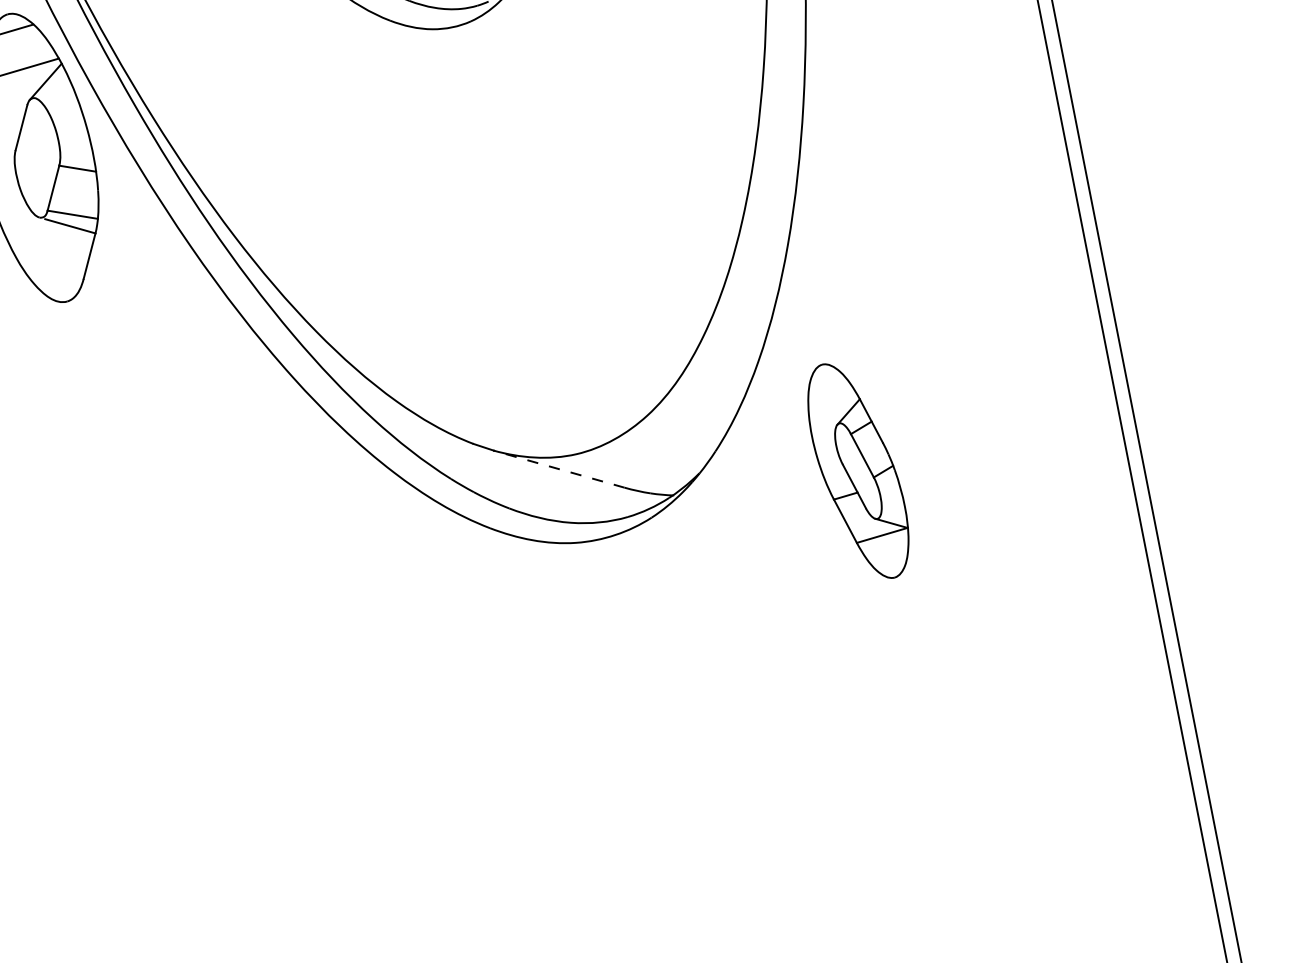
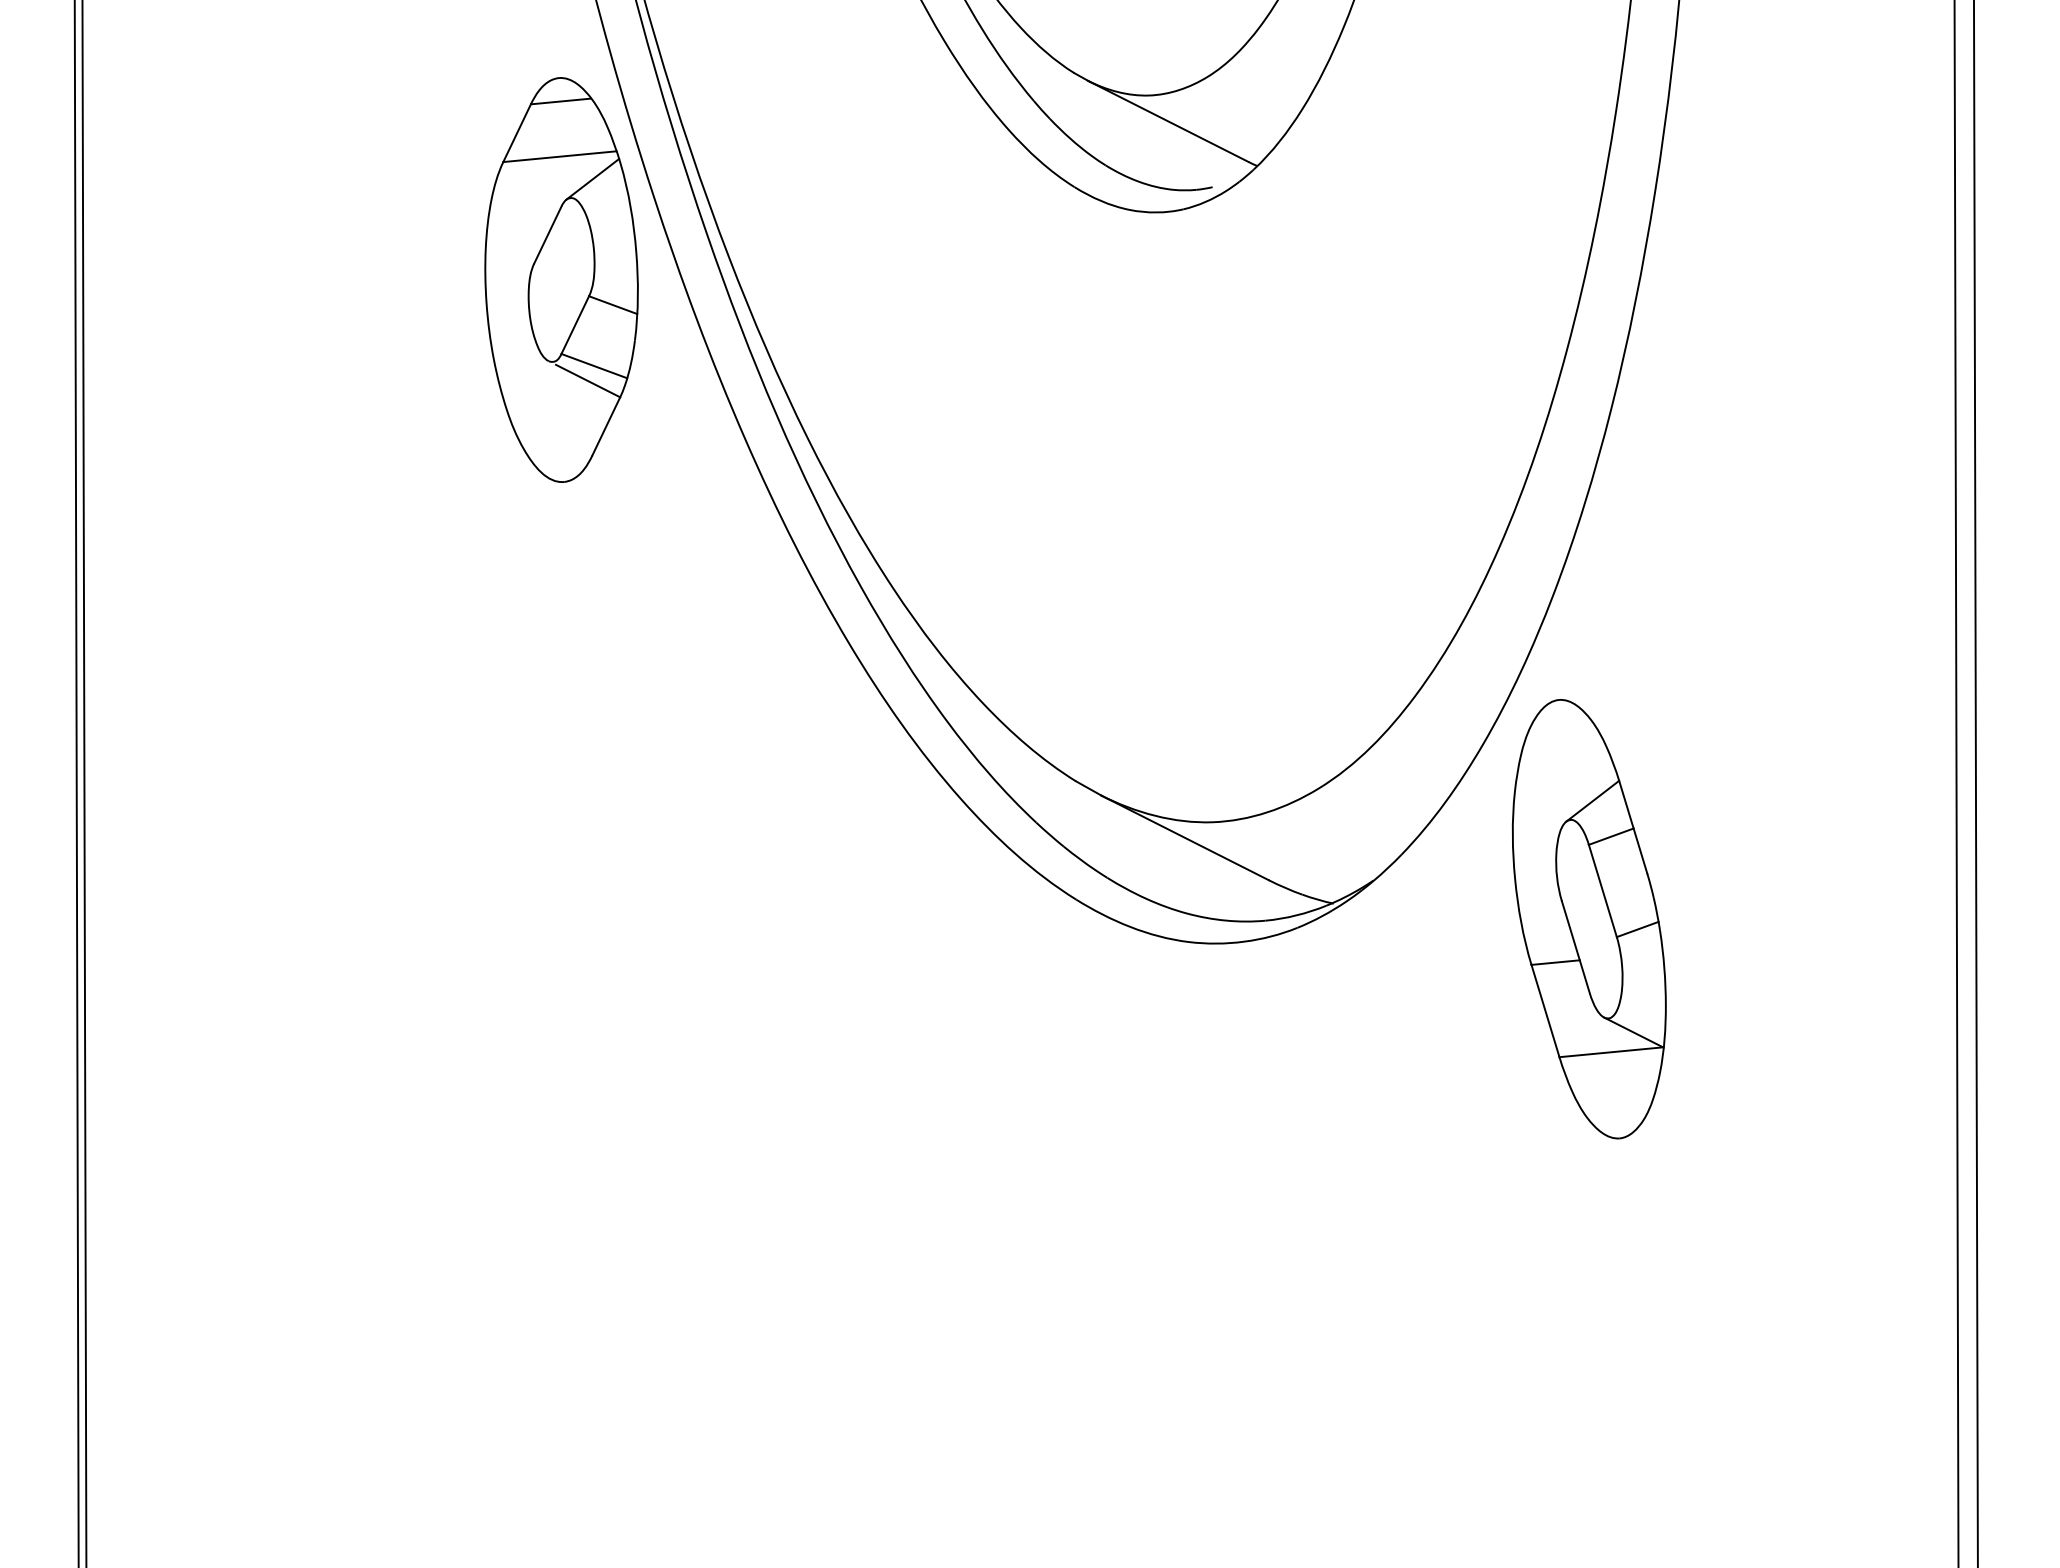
line: (558, 468) -> (1184, 837), dashed -> solid
part: (857, 471) -> (1588, 919), size x1.43

